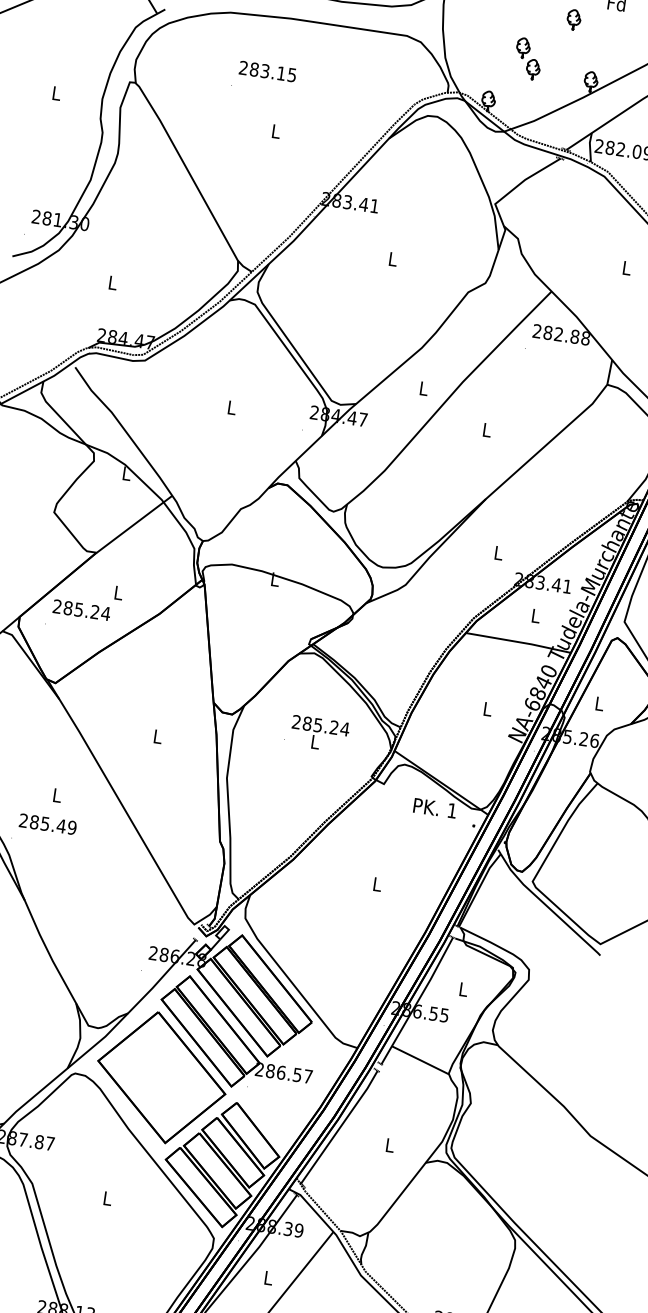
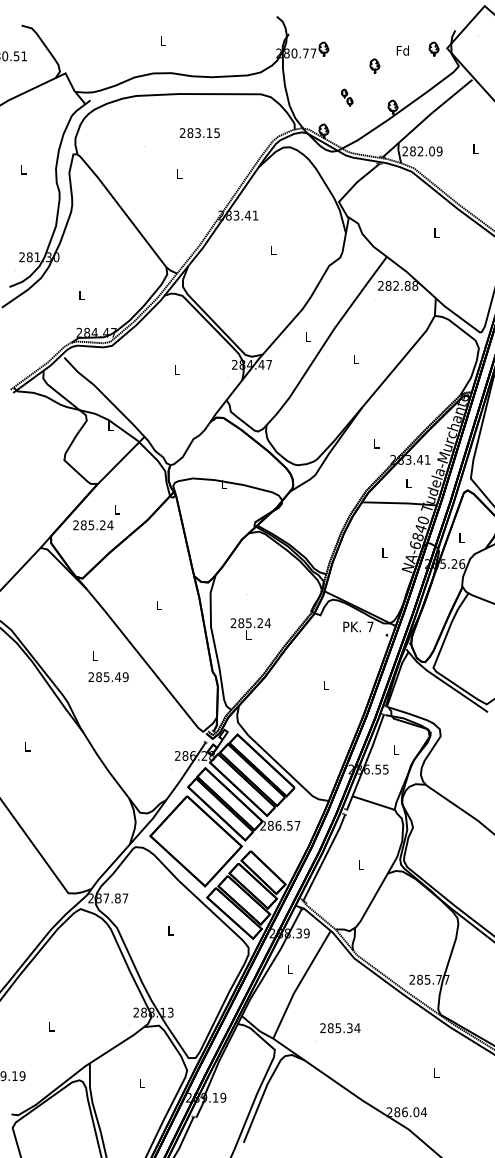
part: (528, 58) -> (347, 97), size x0.6
text: (267, 72) -> (199, 133), moved
text: (319, 733) -> (250, 628), moved
text: (452, 810) -> (370, 626), 1 -> 7
text: (47, 824) -> (108, 677), moved

